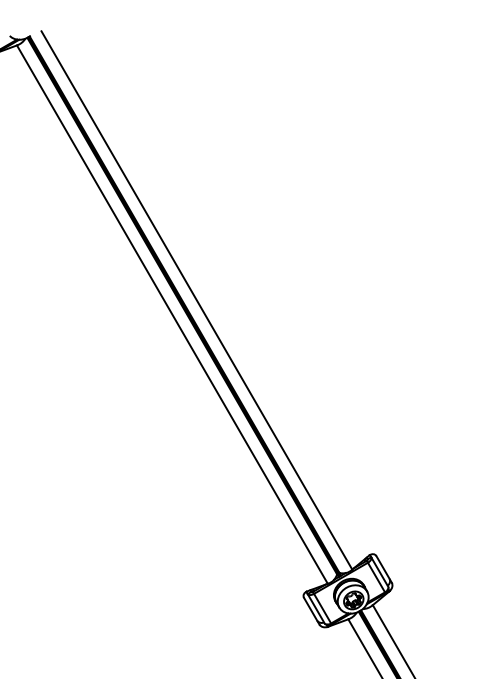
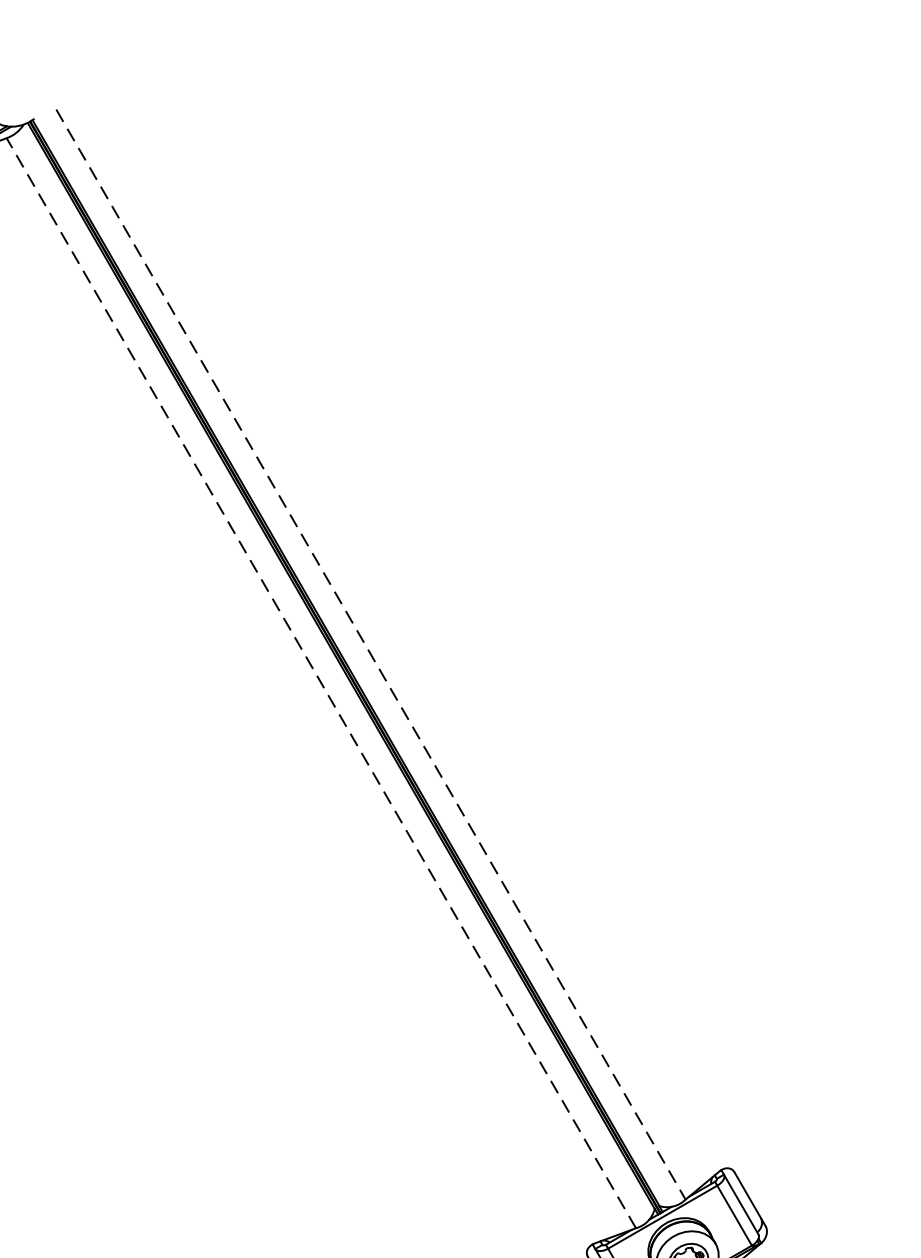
line: (196, 300) -> (370, 654), solid -> dashed
line: (172, 314) -> (321, 683), solid -> dashed

